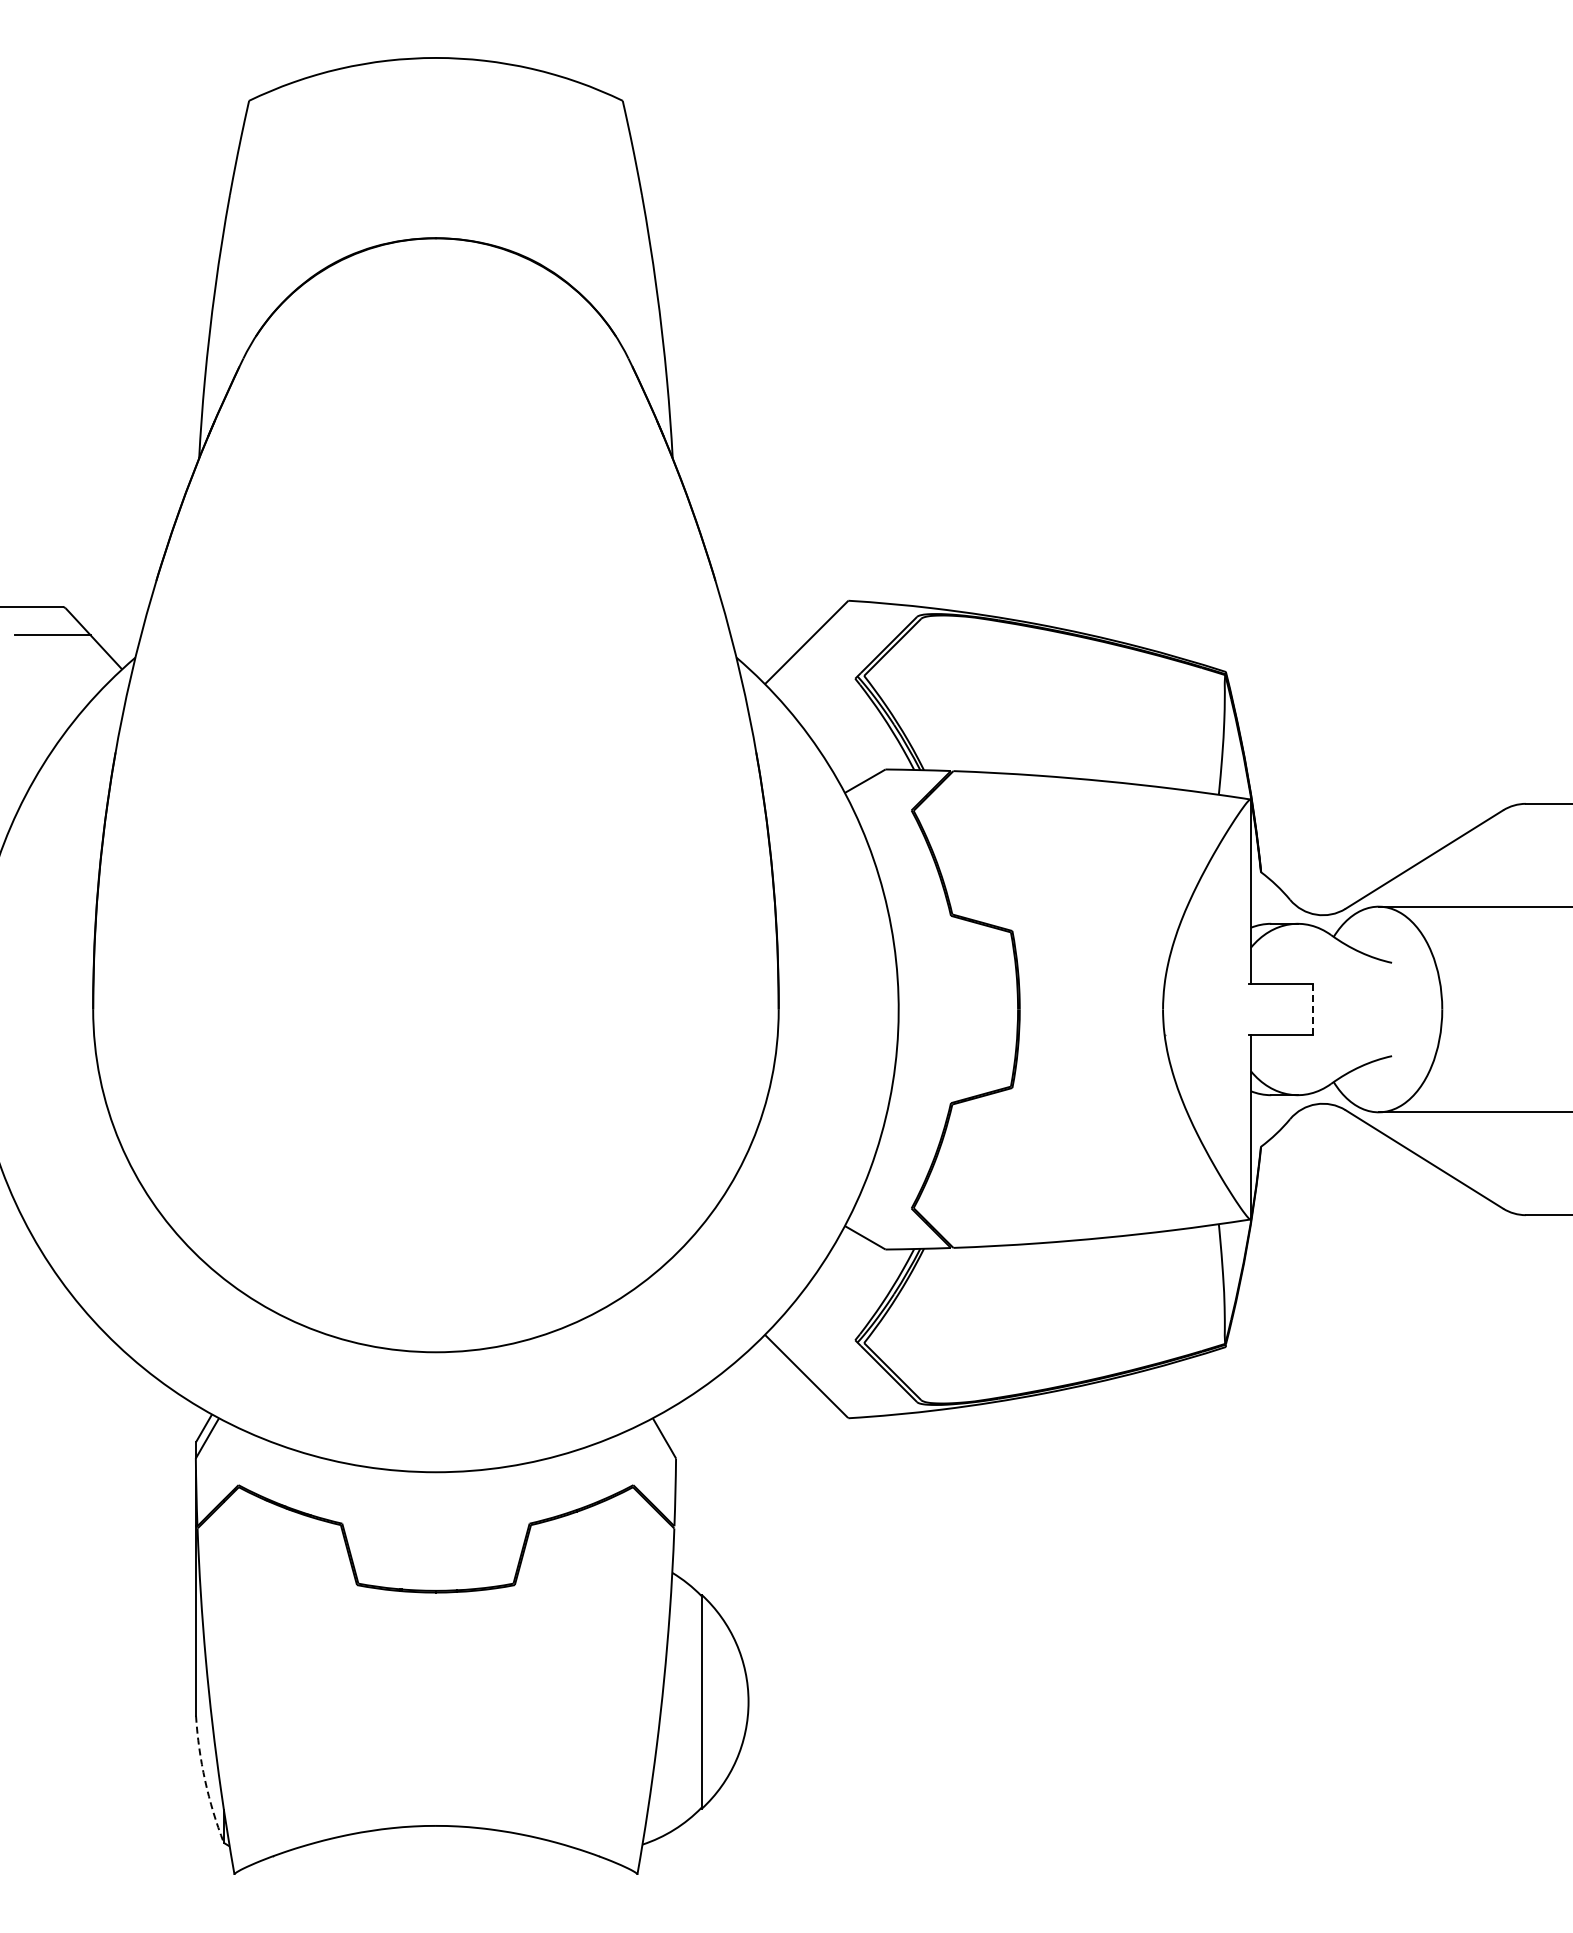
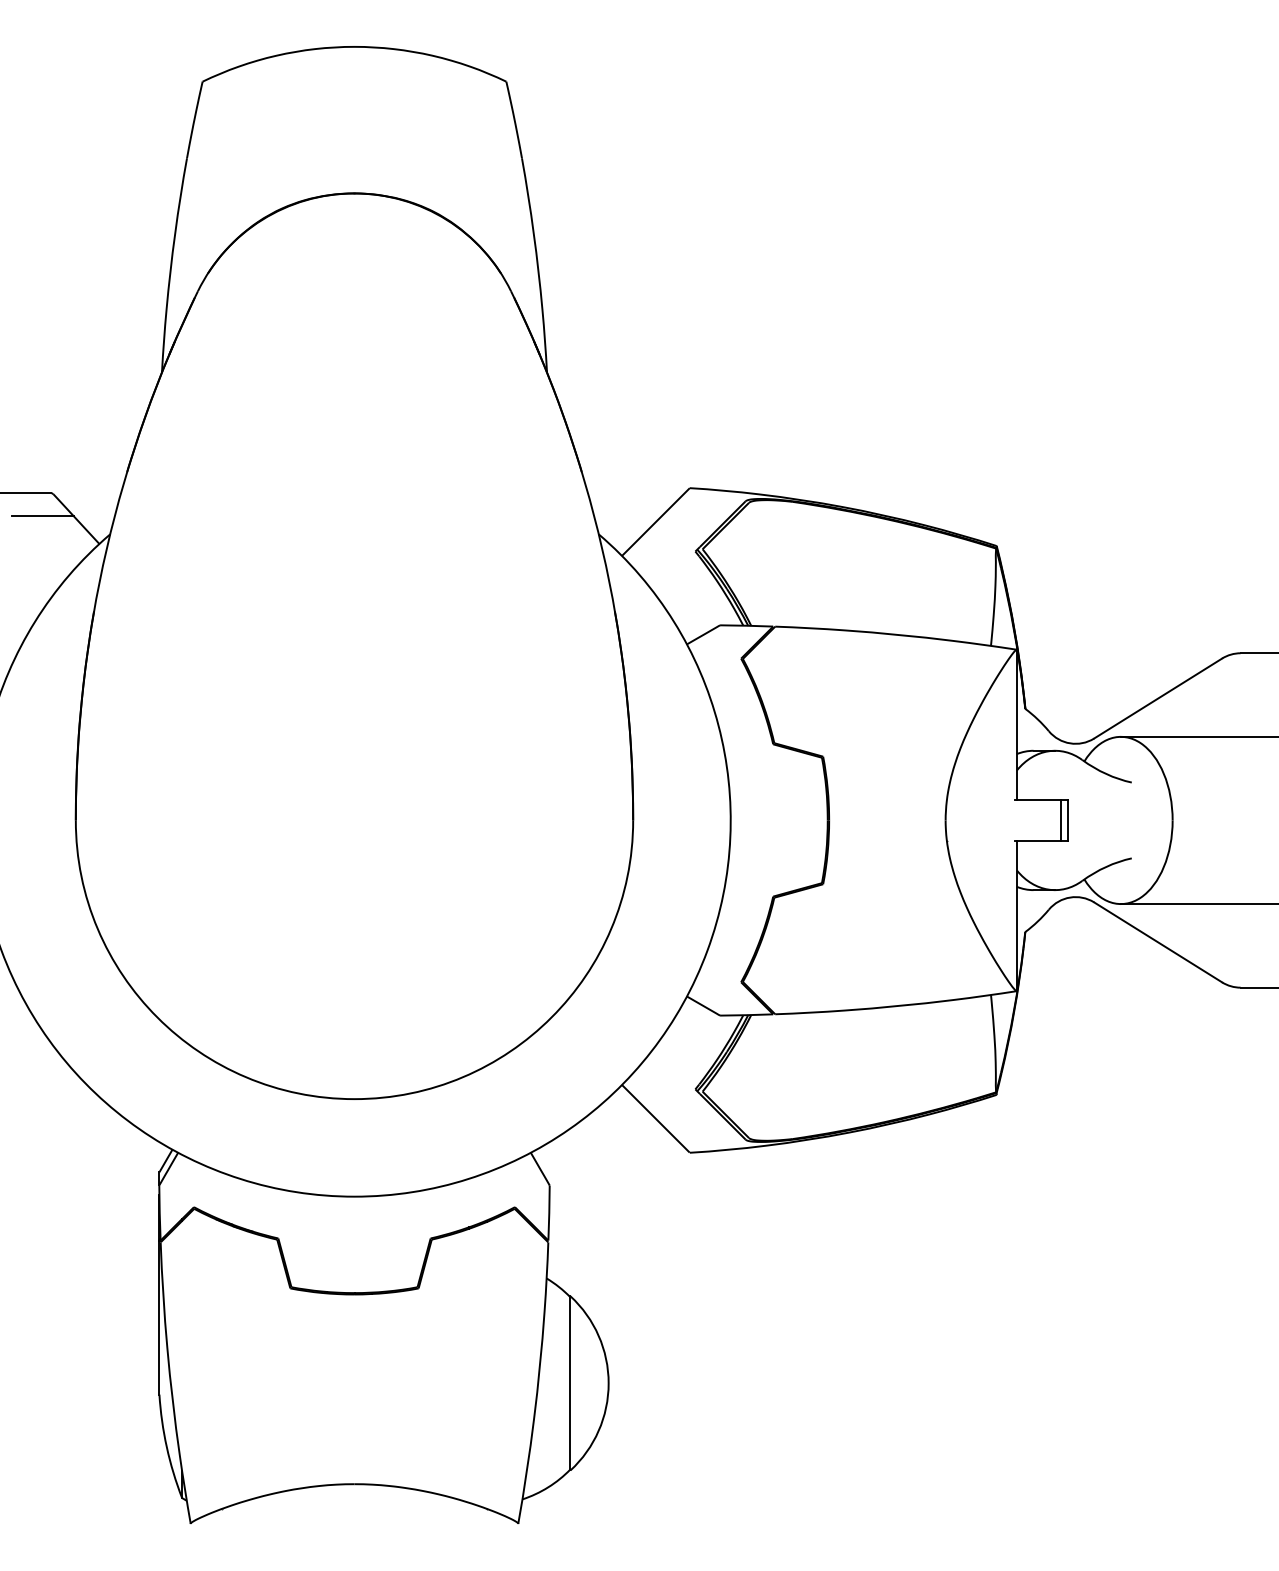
line: (1304, 1009) -> (1060, 820), added
line: (1313, 1009) -> (1067, 820), dashed -> solid
arc: (205, 1780) -> (167, 1447), dashed -> solid

